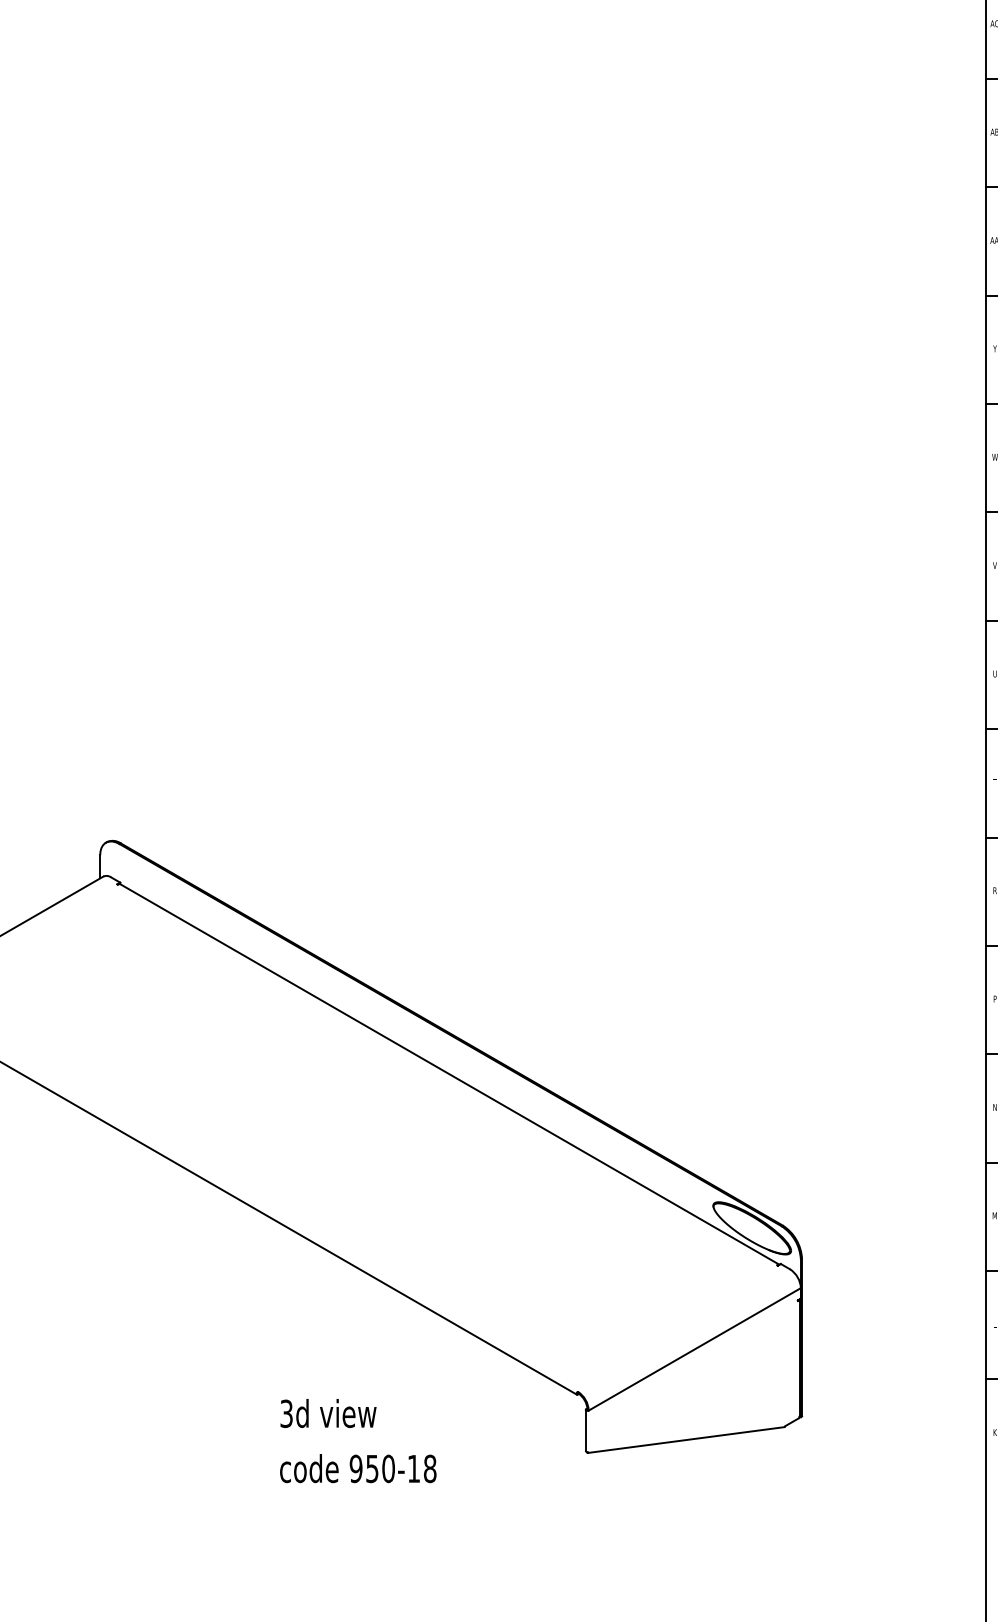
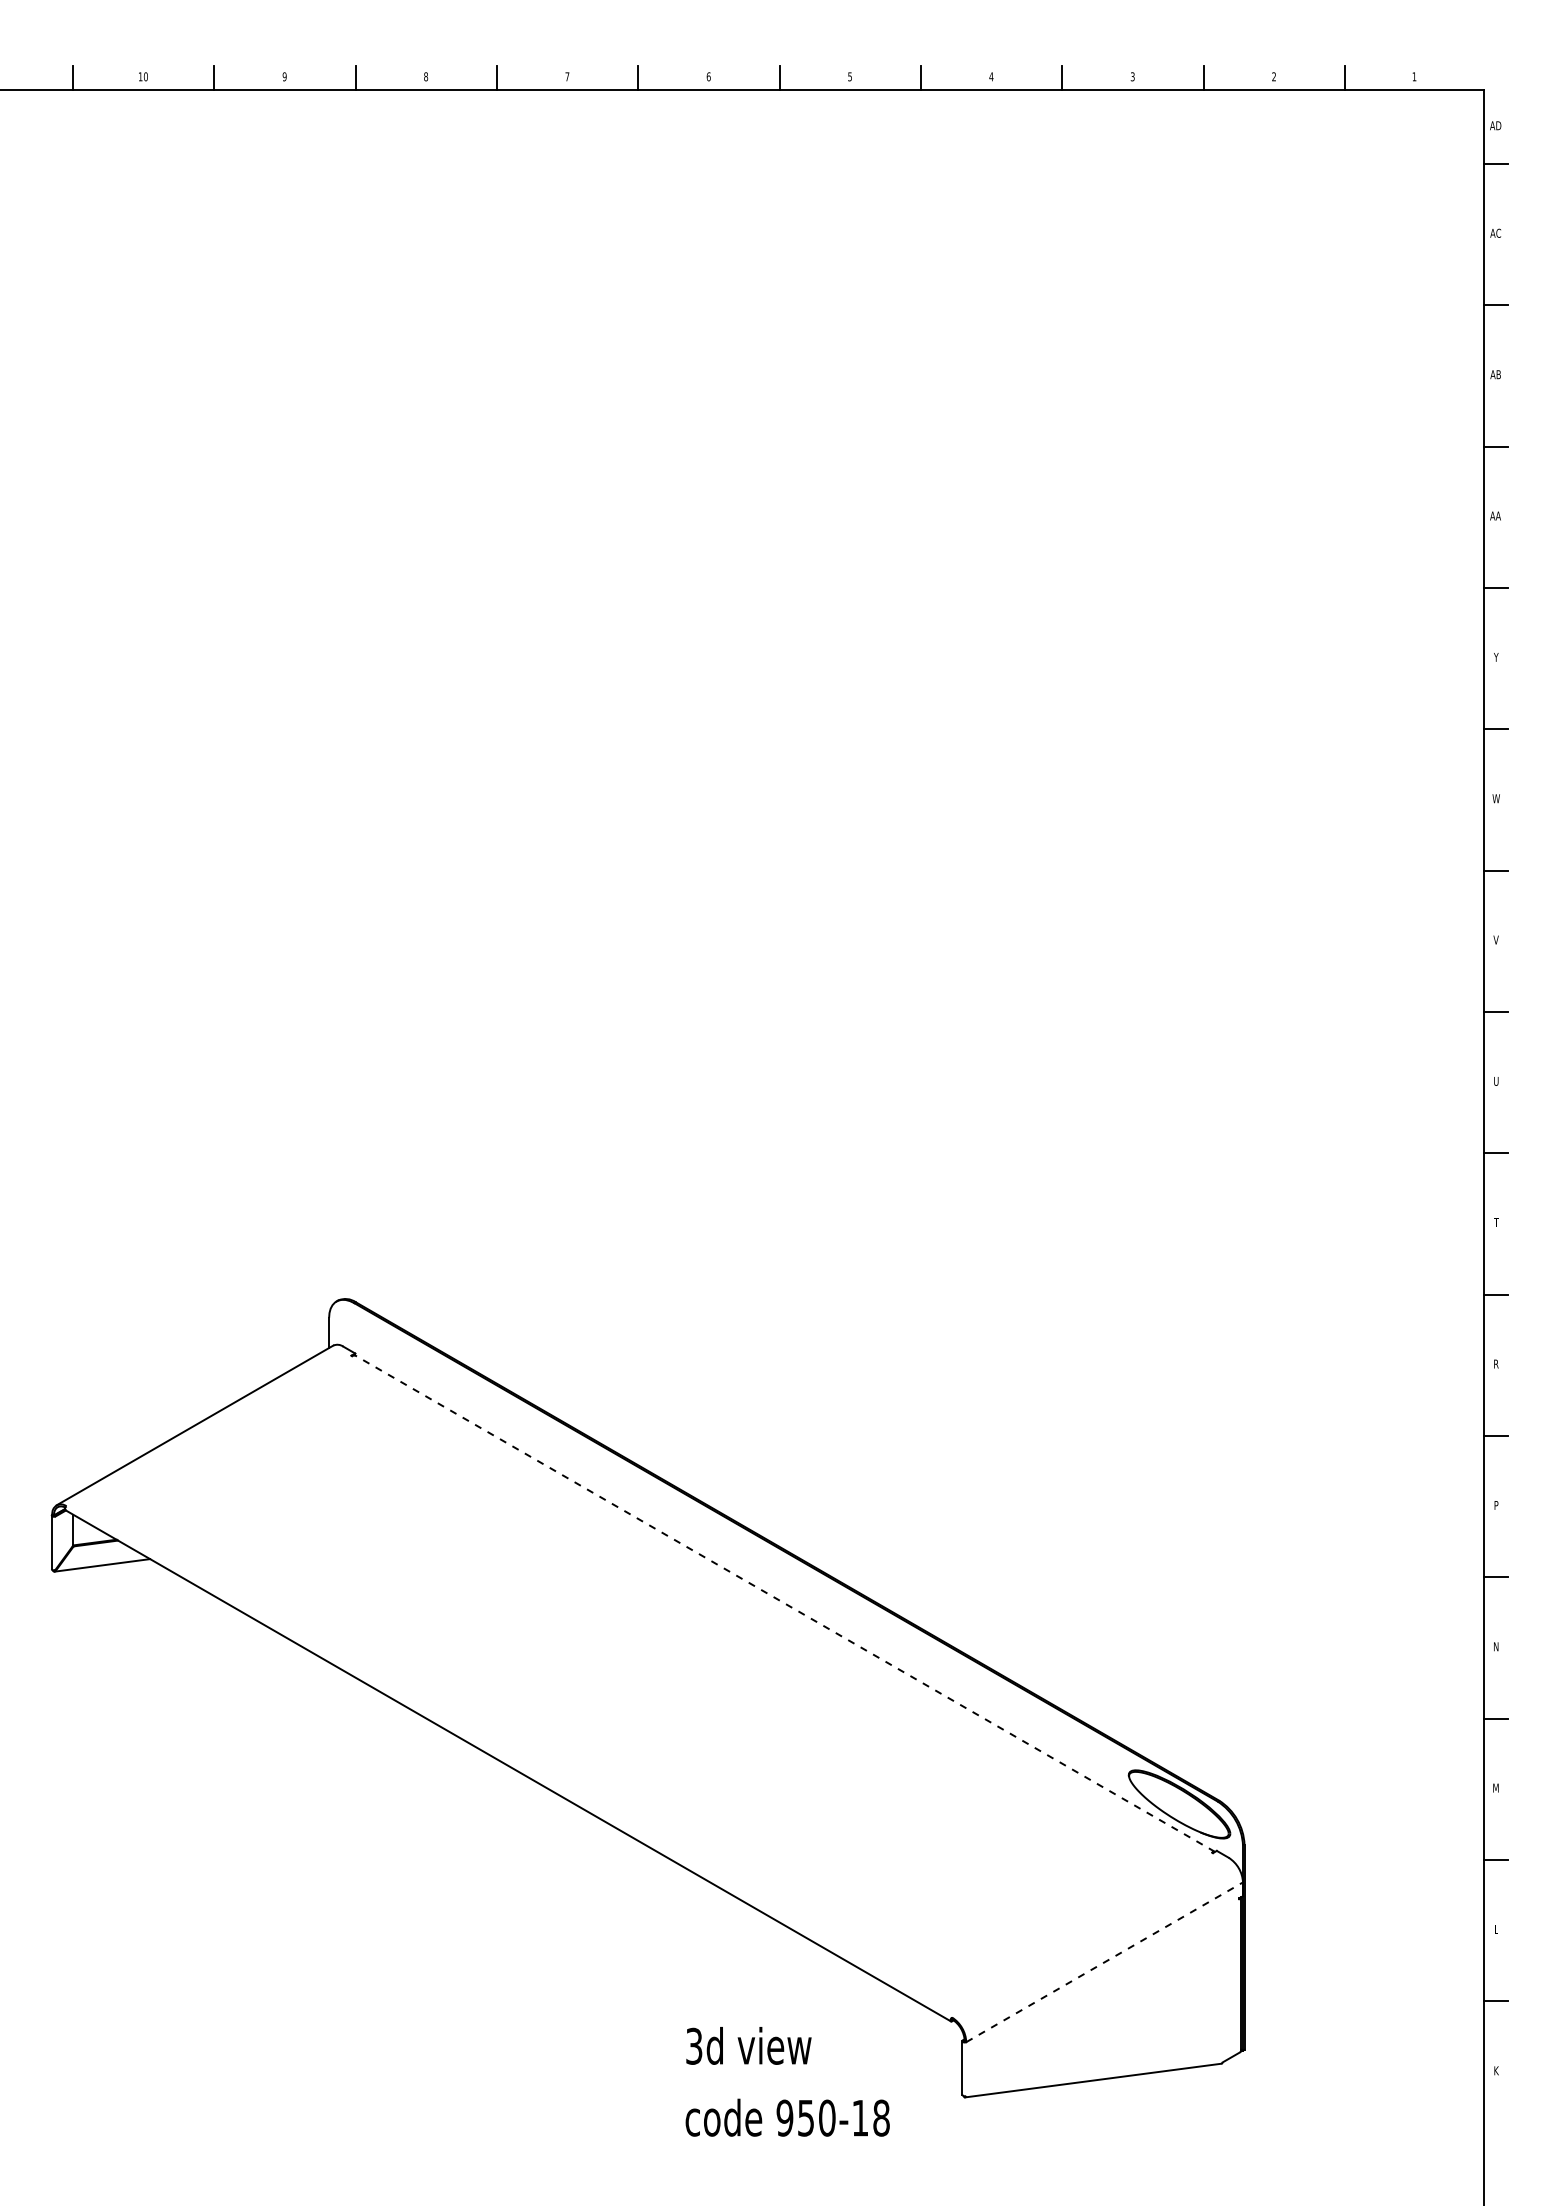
line: (449, 1074) -> (784, 1603), solid -> dashed
line: (694, 1349) -> (1104, 1962), solid -> dashed
text: (358, 1440) -> (787, 2081), moved

